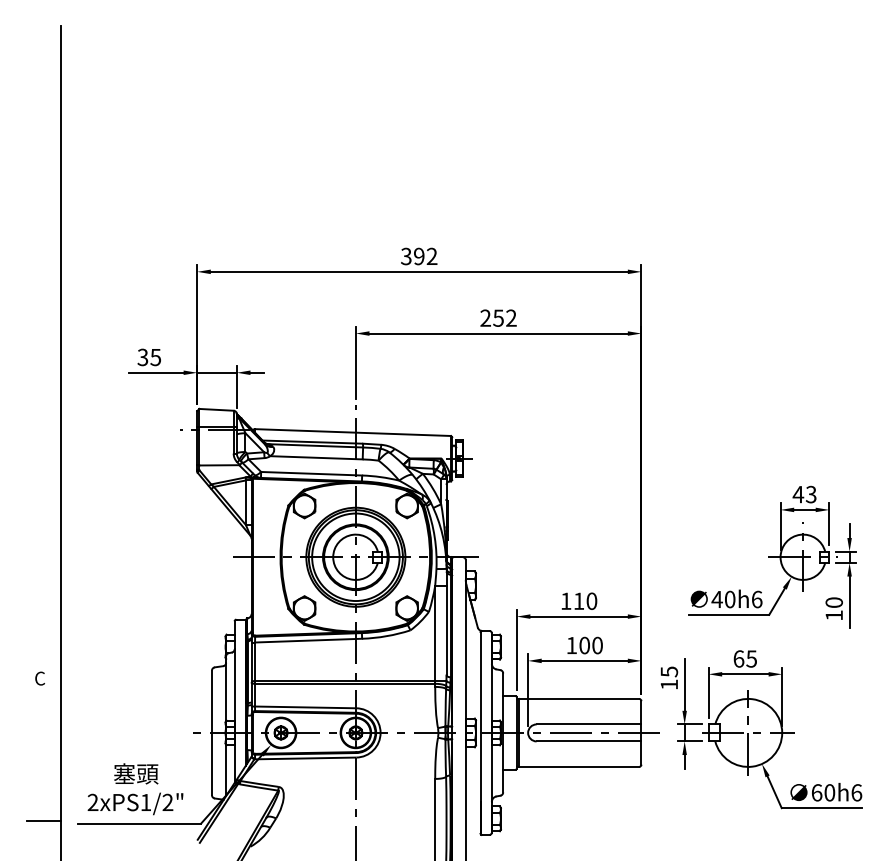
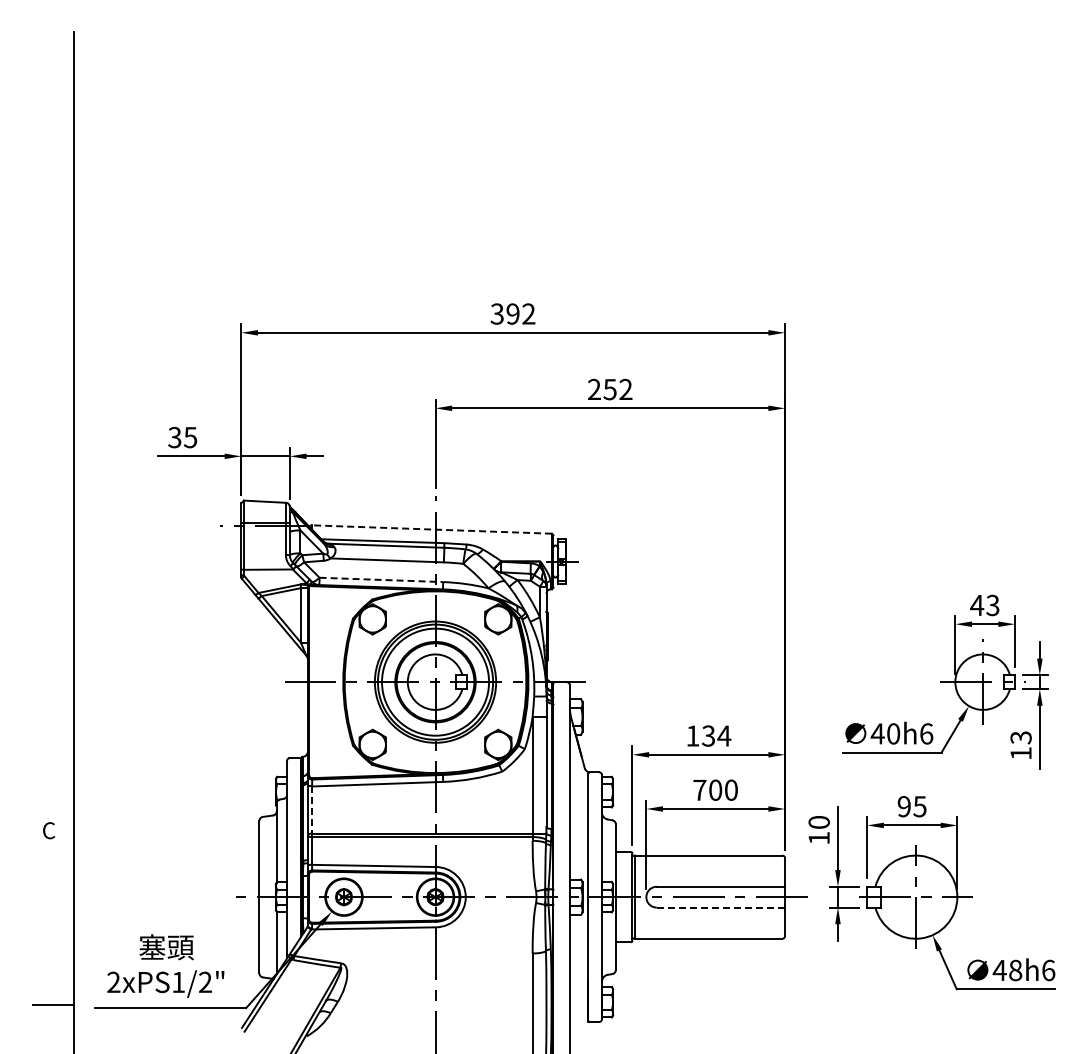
line: (353, 432) -> (432, 529), solid -> dashed
line: (311, 473) -> (381, 579), solid -> dashed
text: (585, 600) -> (716, 735), 110 -> 134
text: (833, 602) -> (1020, 737), 10 -> 13
text: (571, 644) -> (699, 789), 100 -> 700
text: (738, 658) -> (903, 806), 65 -> 95
line: (255, 662) -> (312, 810), solid -> dashed
text: (668, 671) -> (818, 822), 15 -> 10
line: (589, 741) -> (721, 907), solid -> dashed
text: (823, 792) -> (1007, 970), 60h6 -> 48h6

